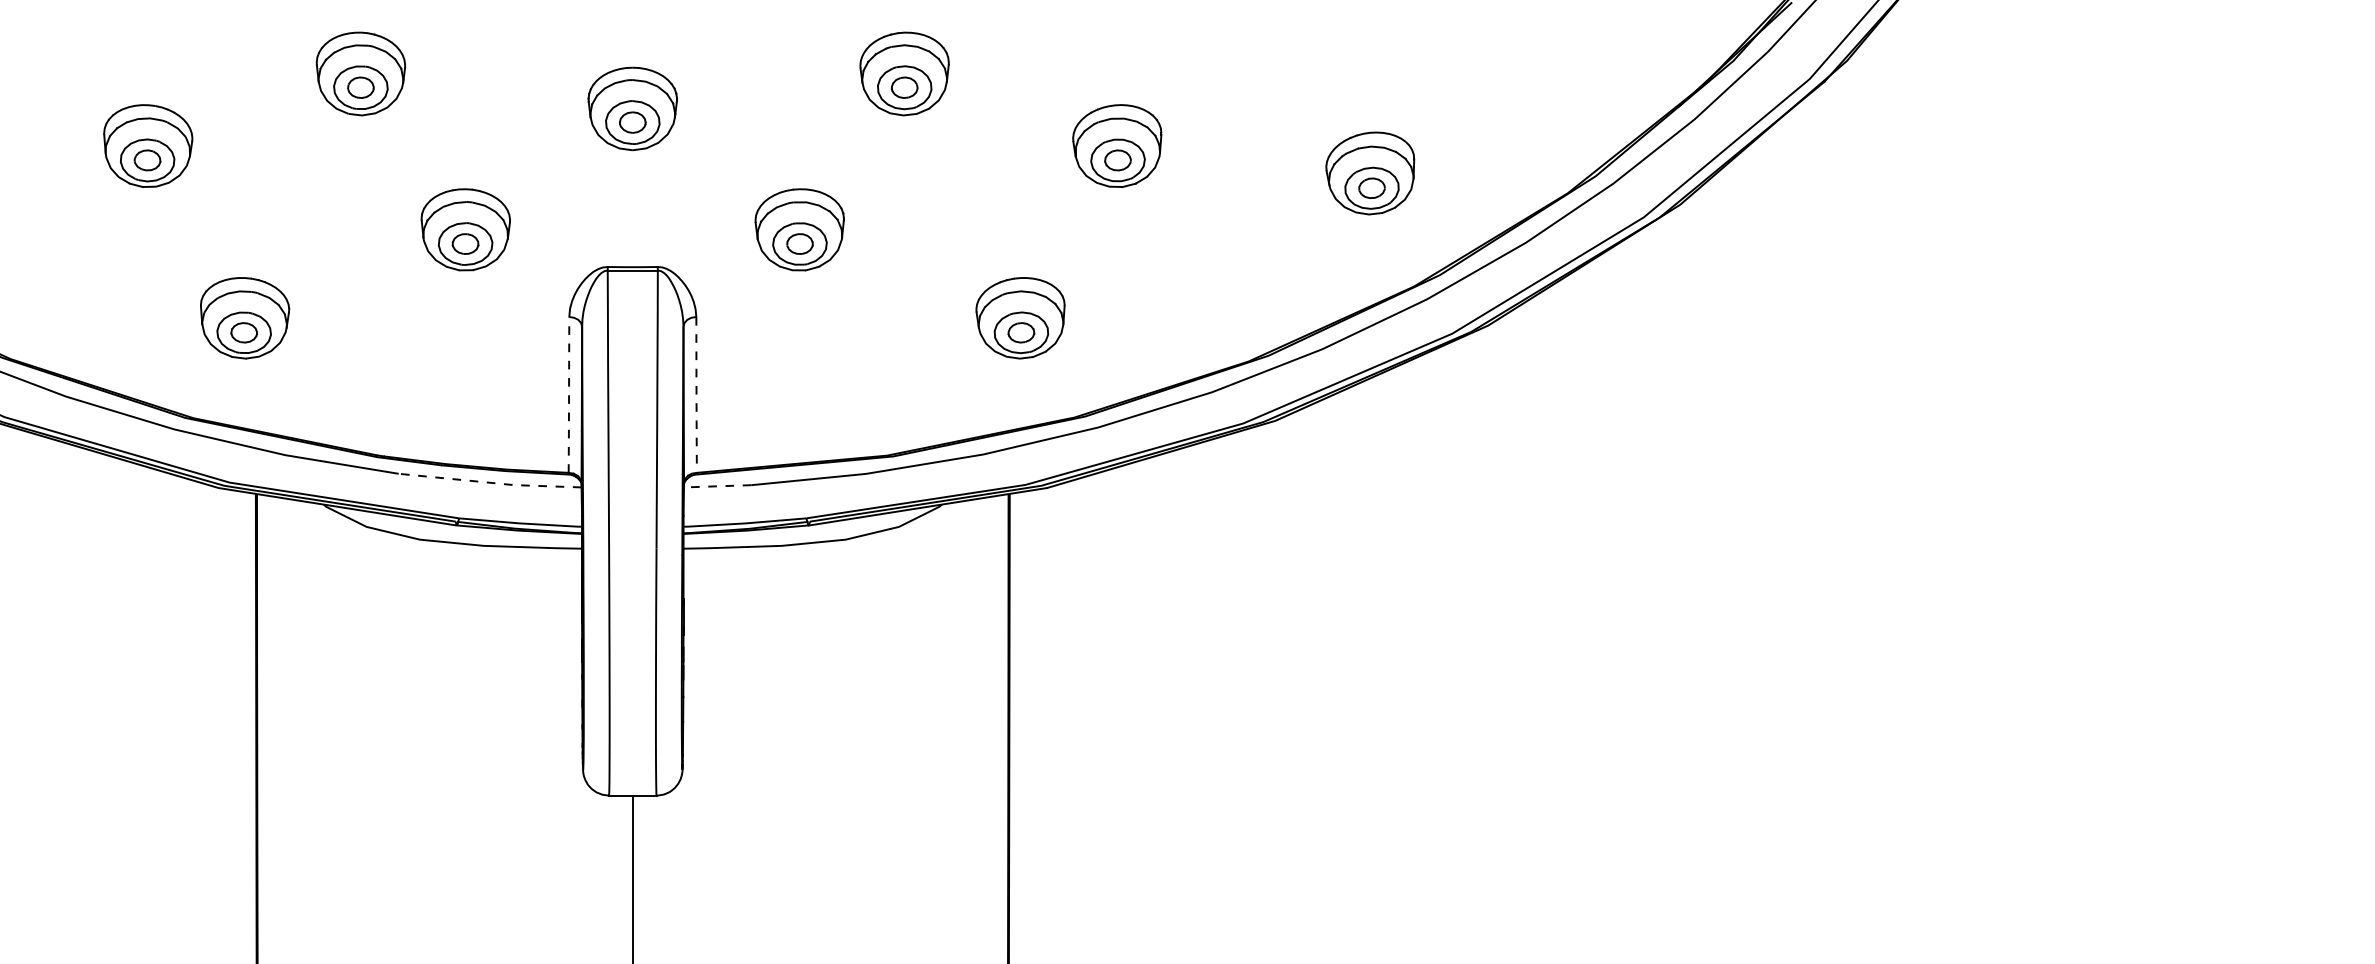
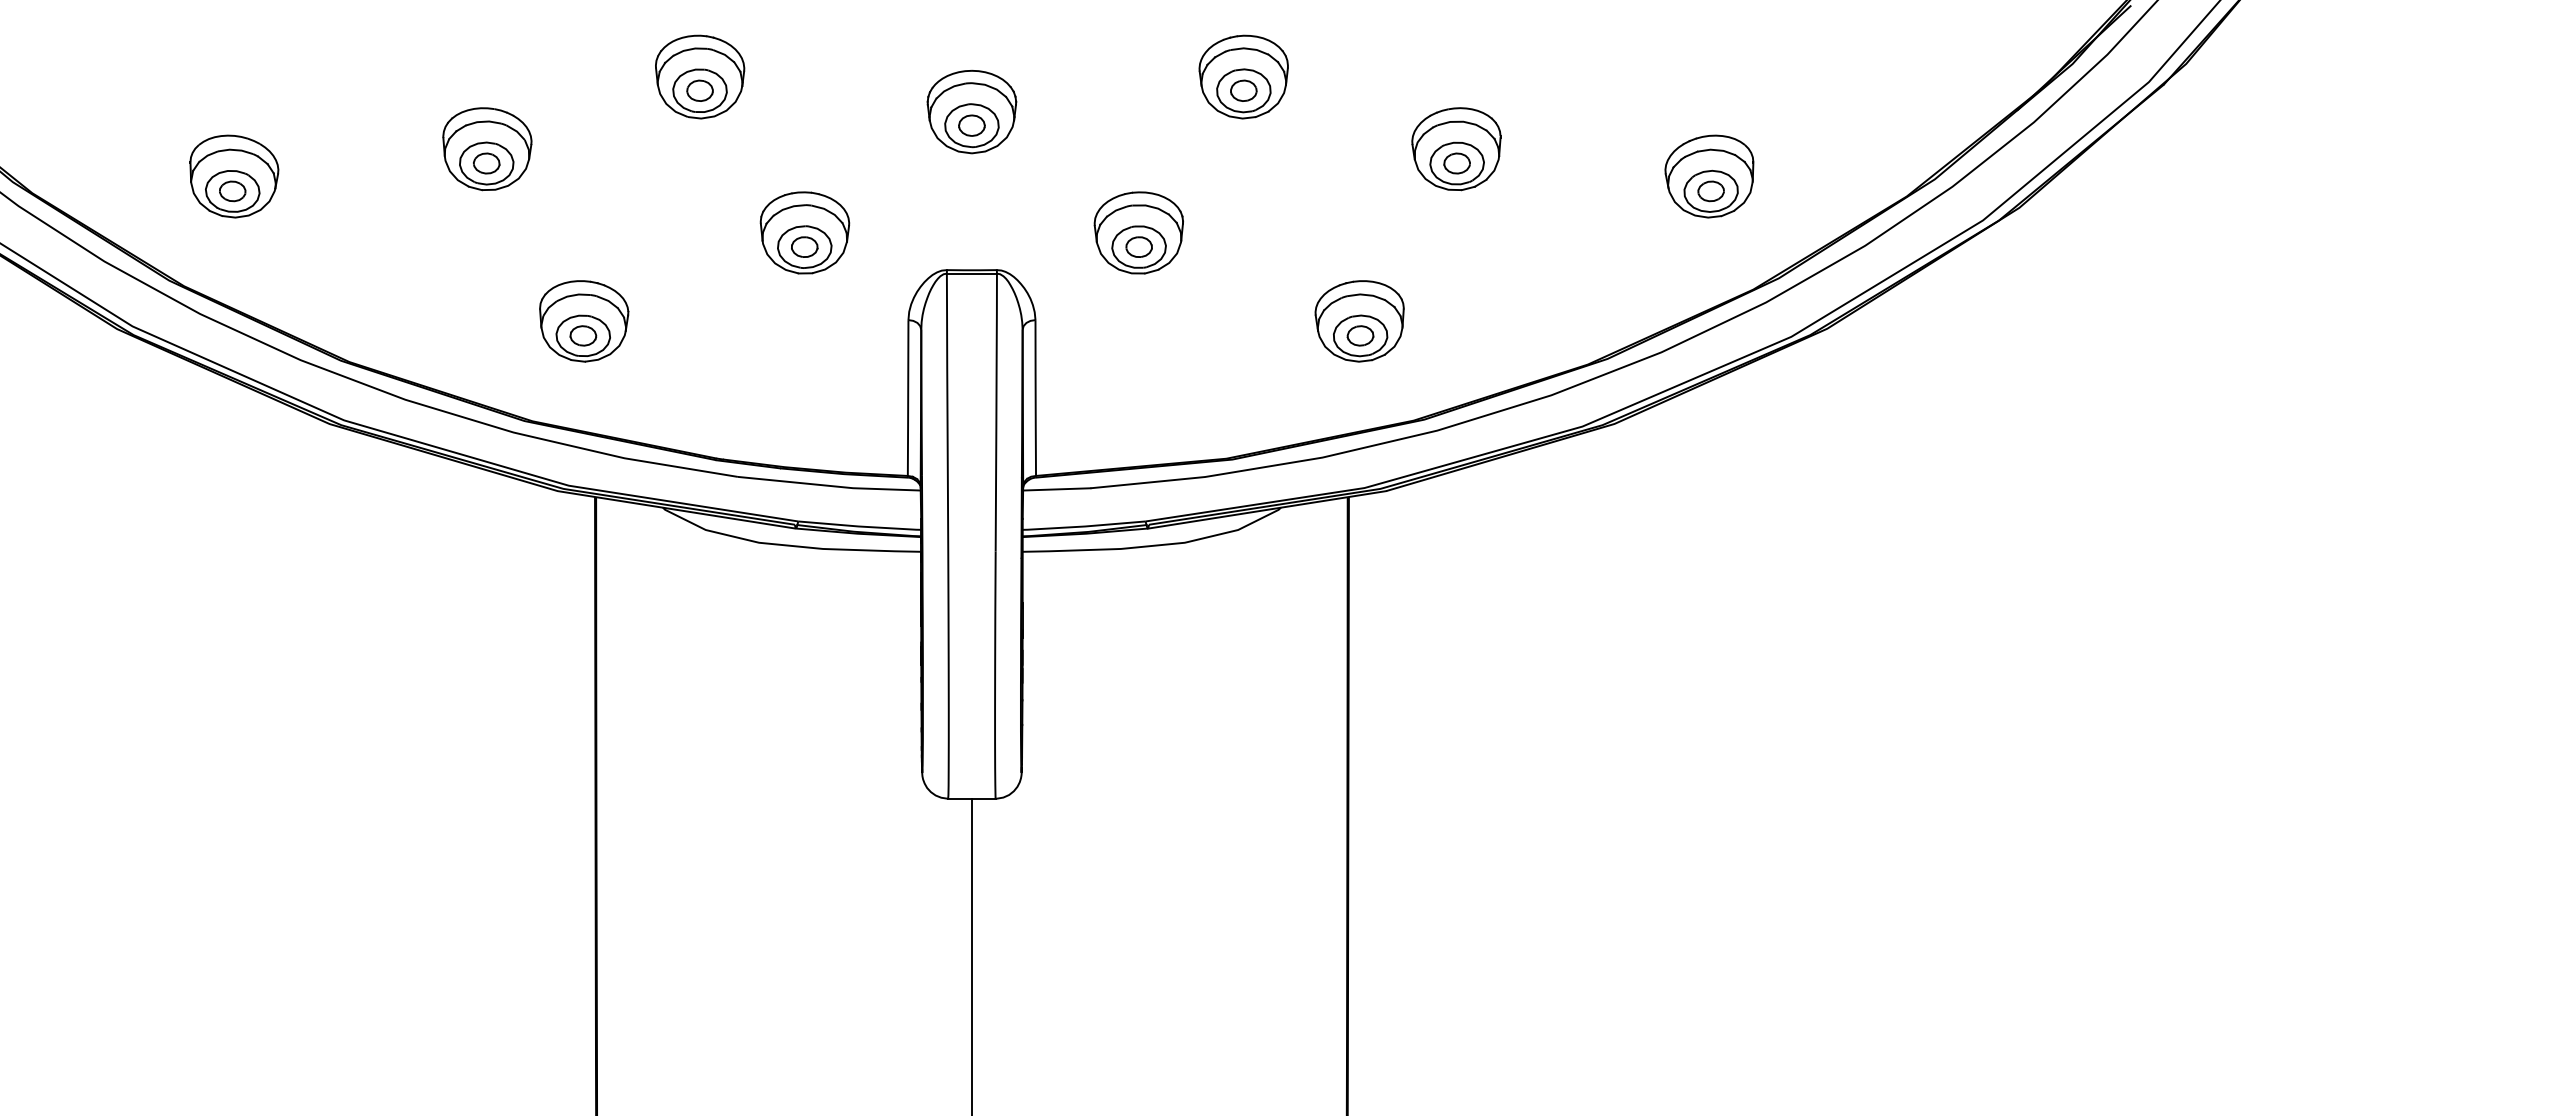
line: (569, 395) -> (908, 398), dashed -> solid
line: (696, 395) -> (1035, 398), dashed -> solid
line: (490, 482) -> (829, 485), dashed -> solid
line: (717, 486) -> (1056, 489), dashed -> solid

